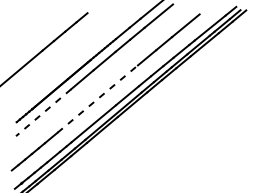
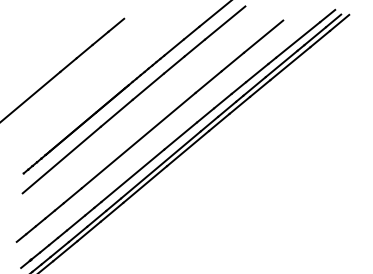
line: (98, 98) -> (139, 140), dashed -> solid
line: (43, 113) -> (61, 160), dashed -> solid

